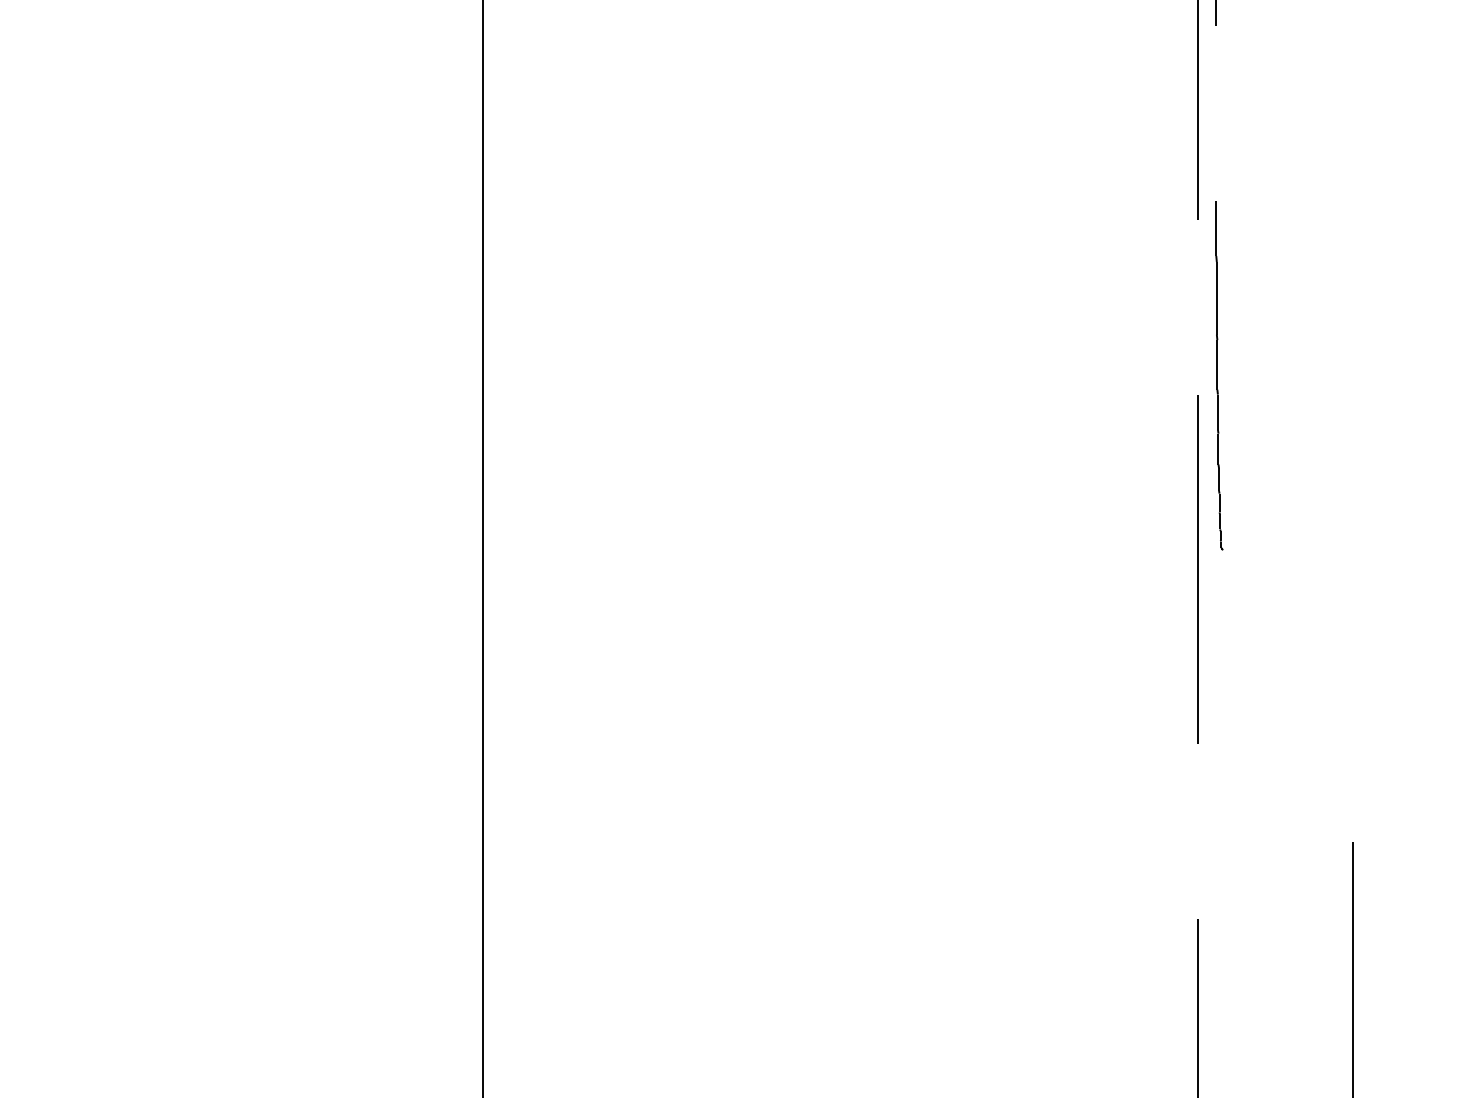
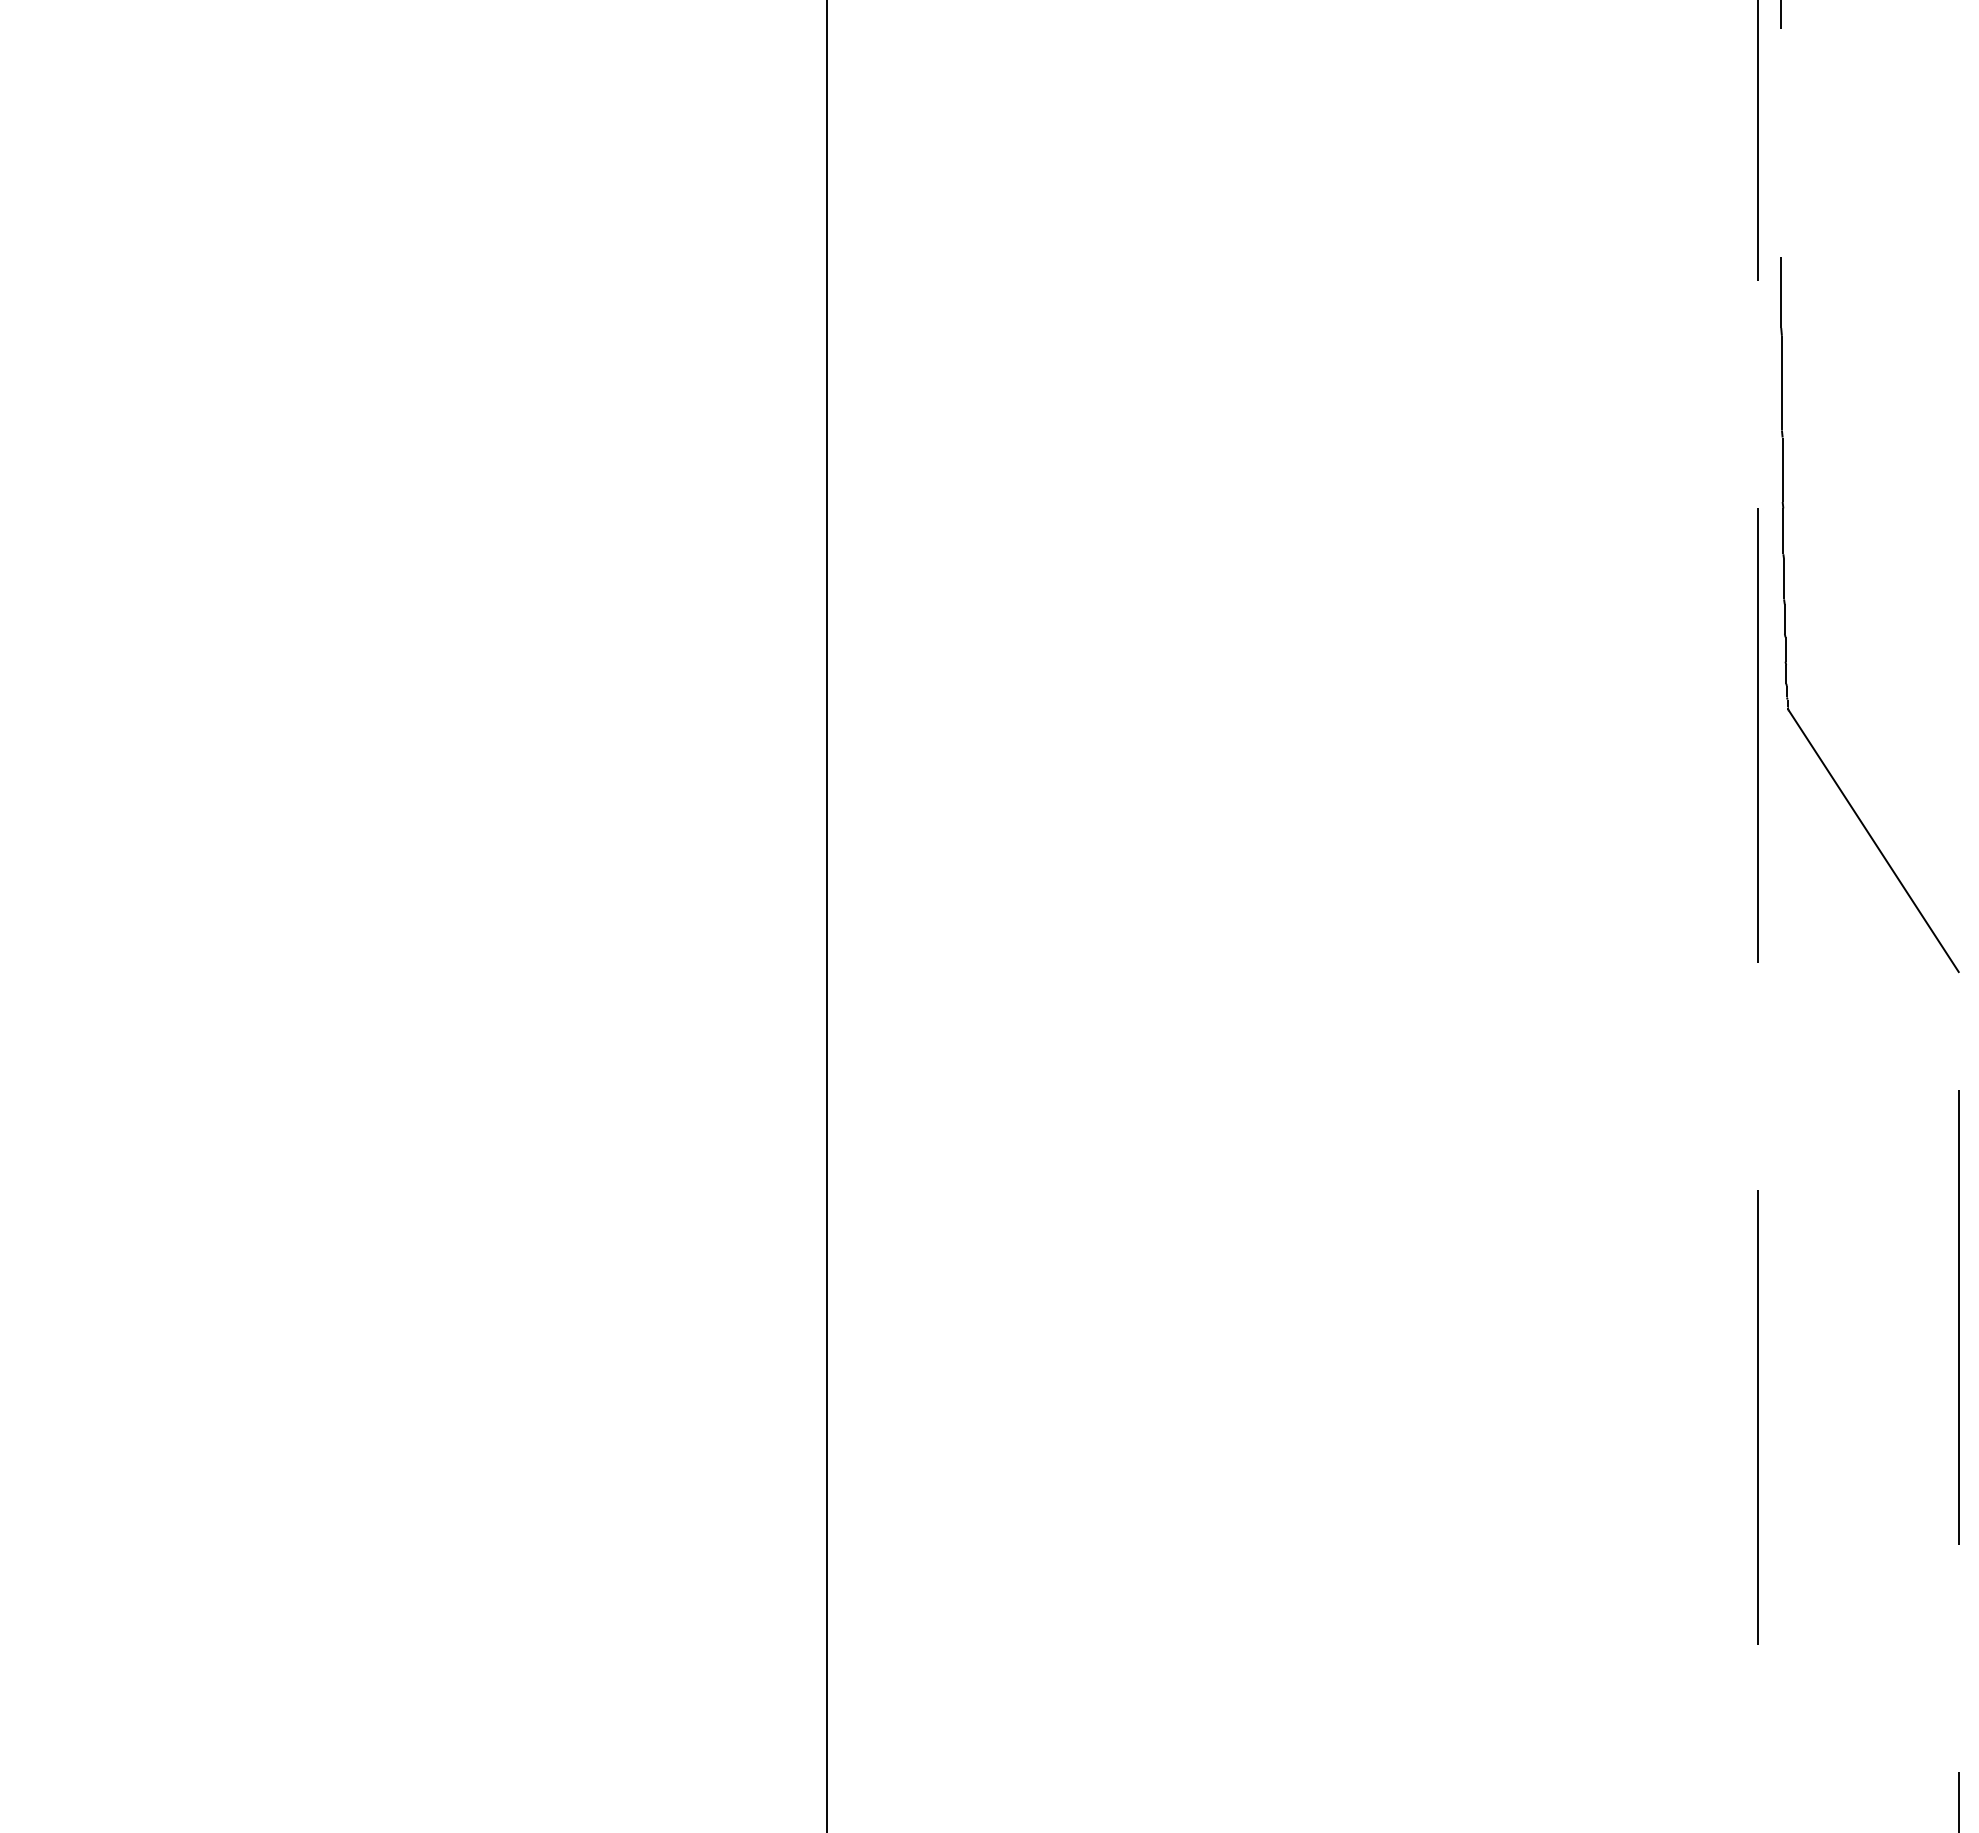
line: (1287, 650) -> (1873, 841), added

